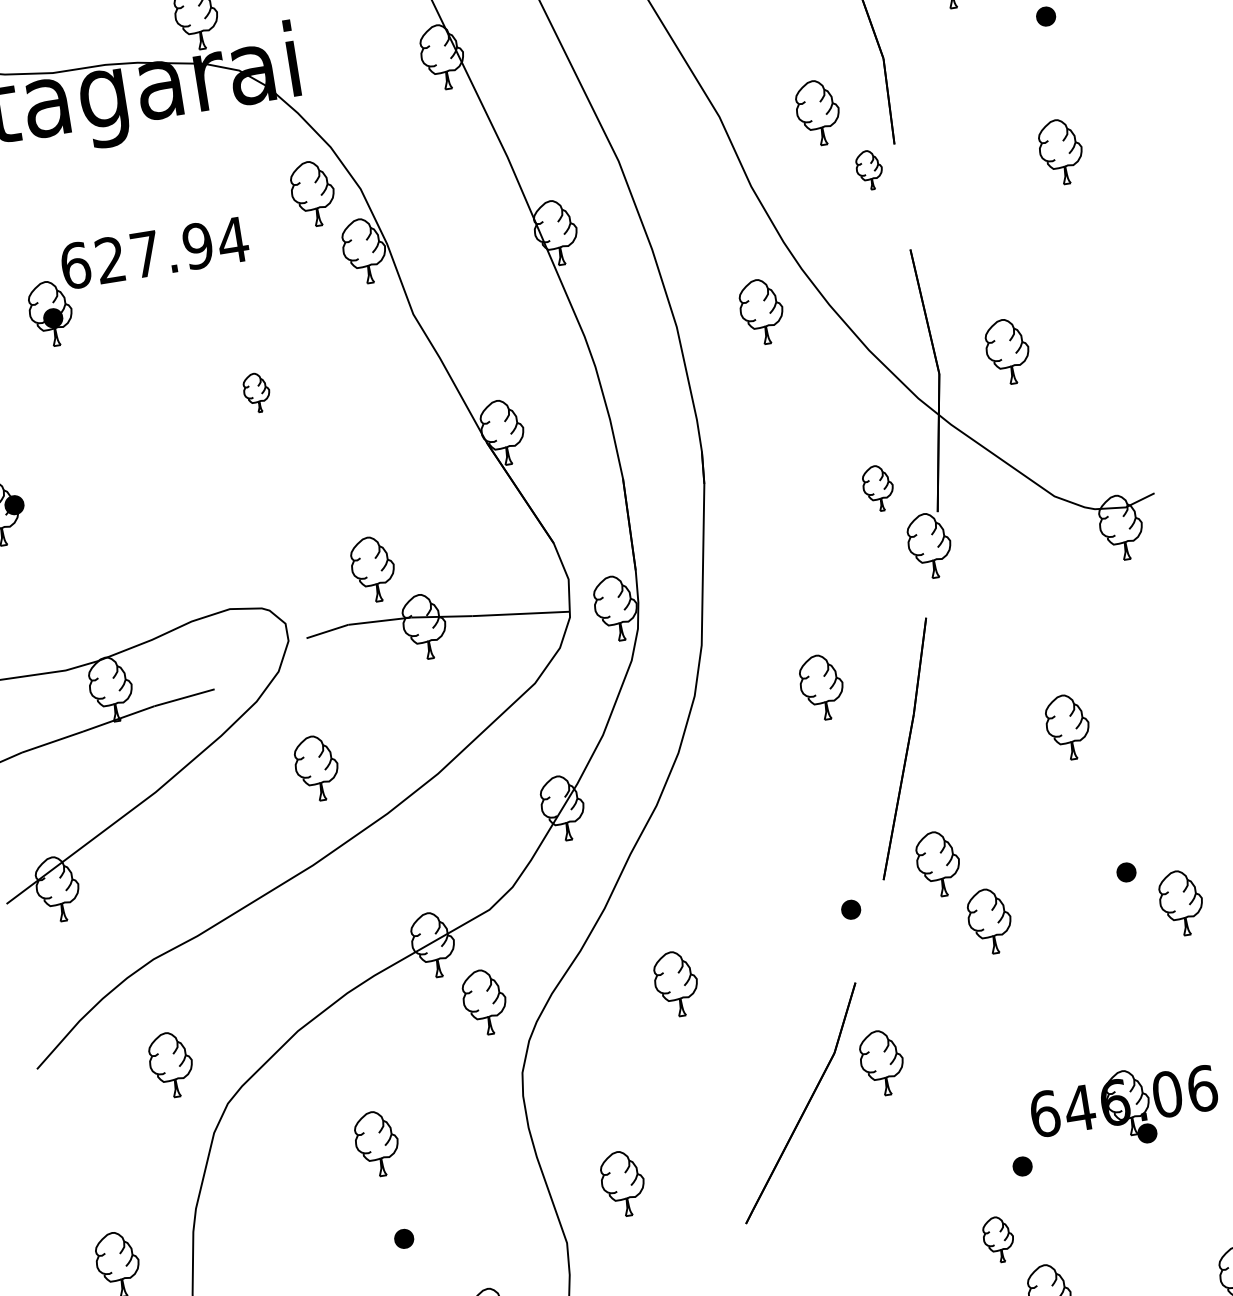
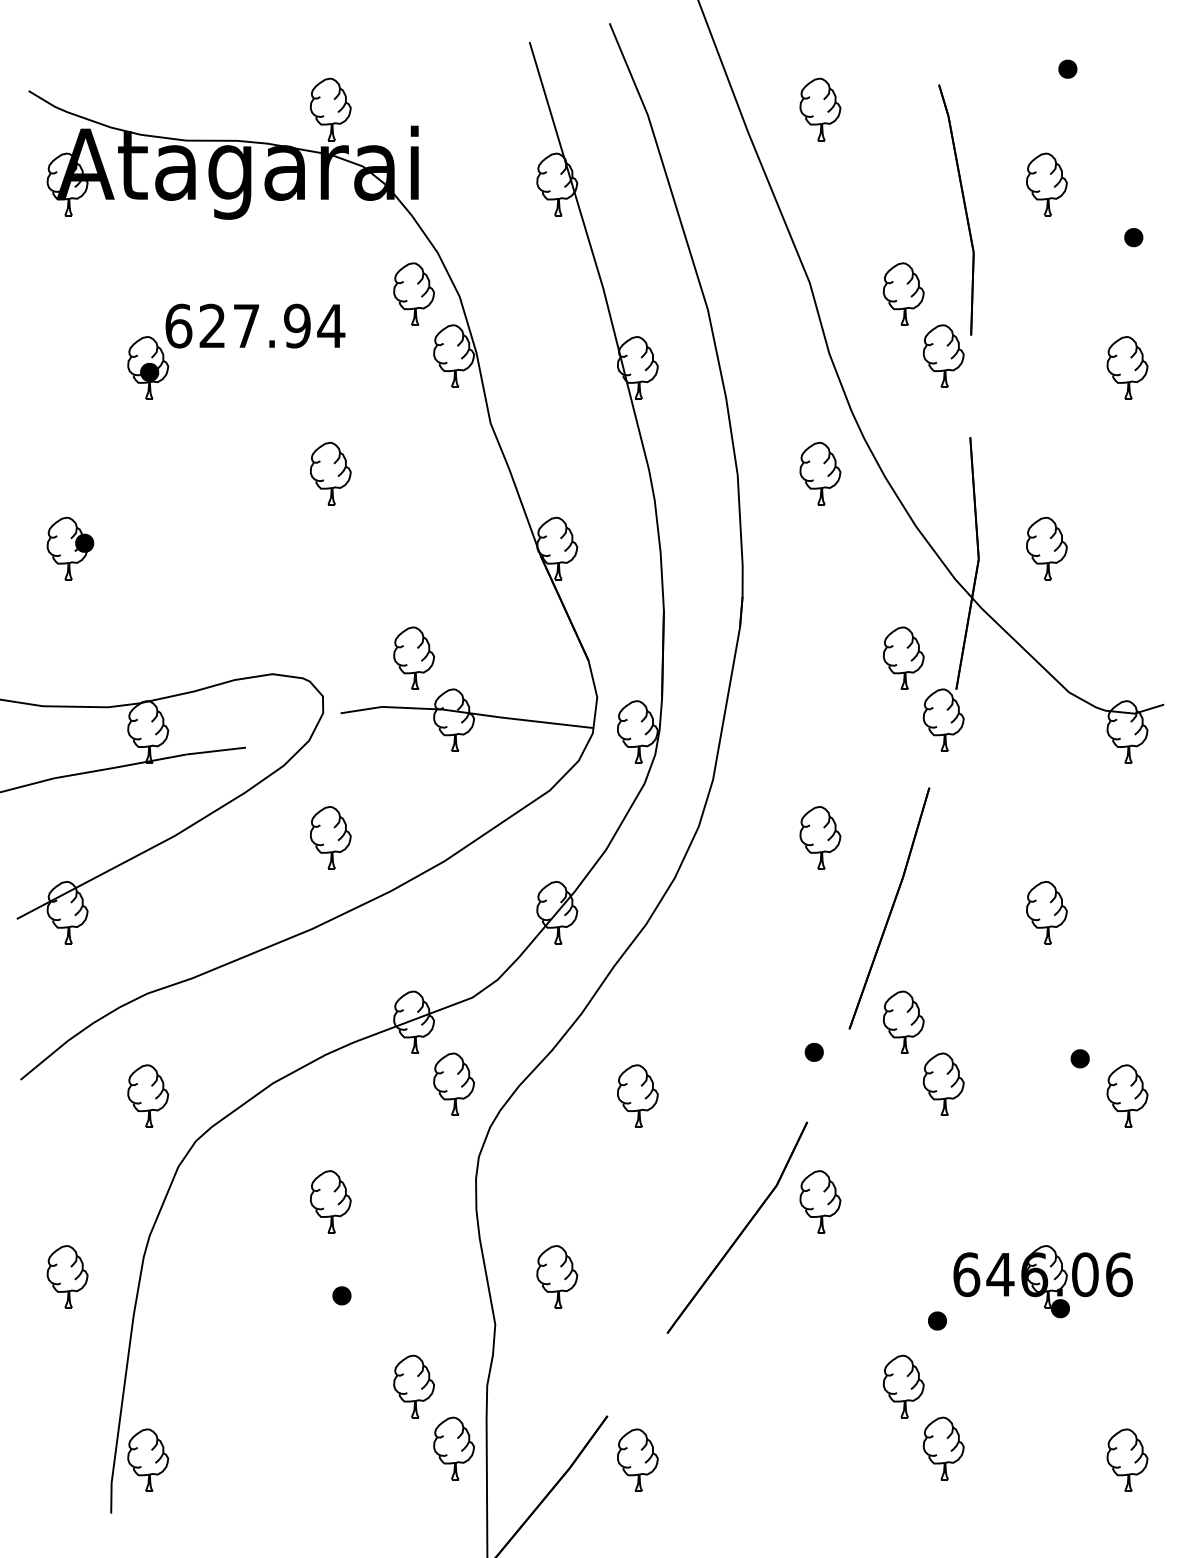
part: (869, 169) -> (943, 355), size x1.67
part: (256, 392) -> (330, 473), size x1.67
part: (877, 487) -> (903, 657), size x1.43
part: (998, 1239) -> (903, 1386), size x1.43

